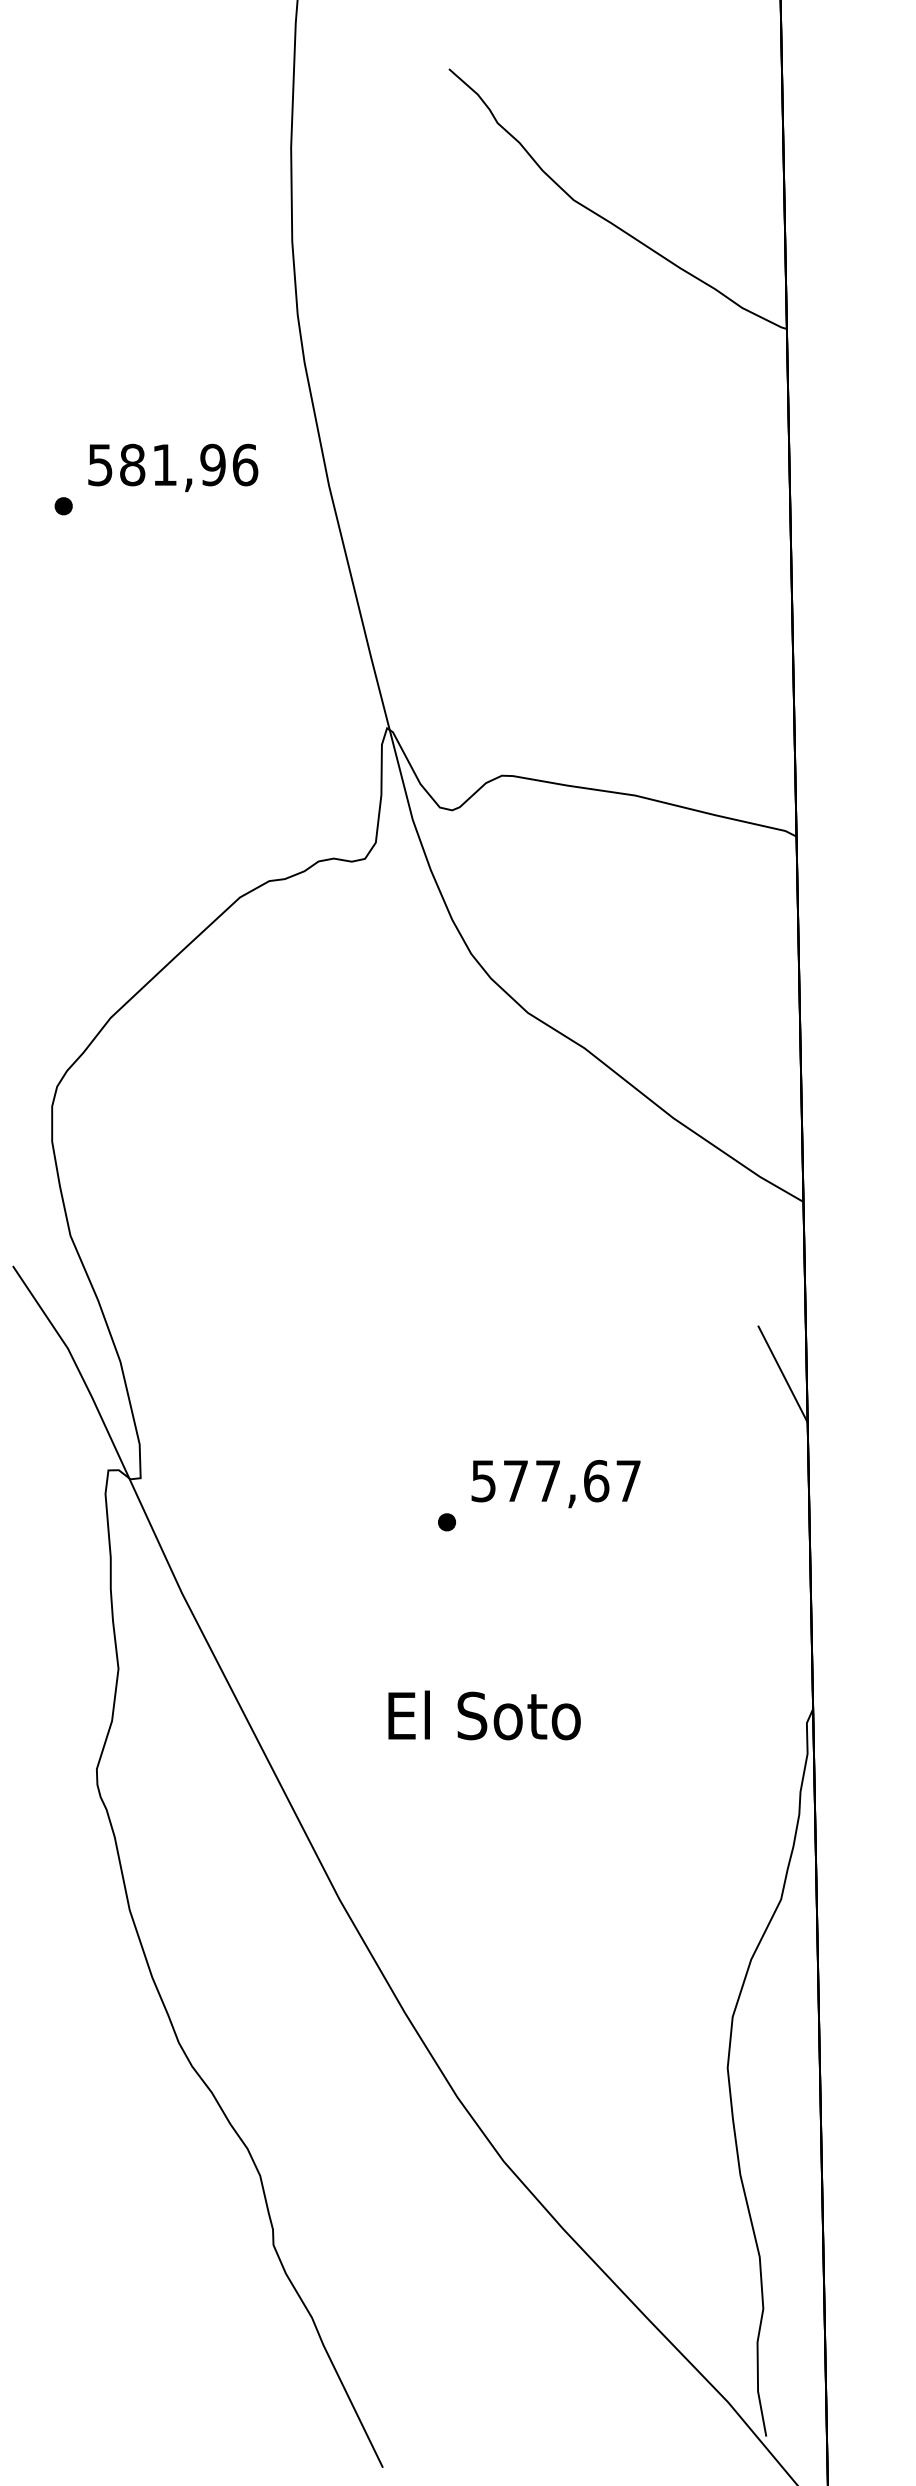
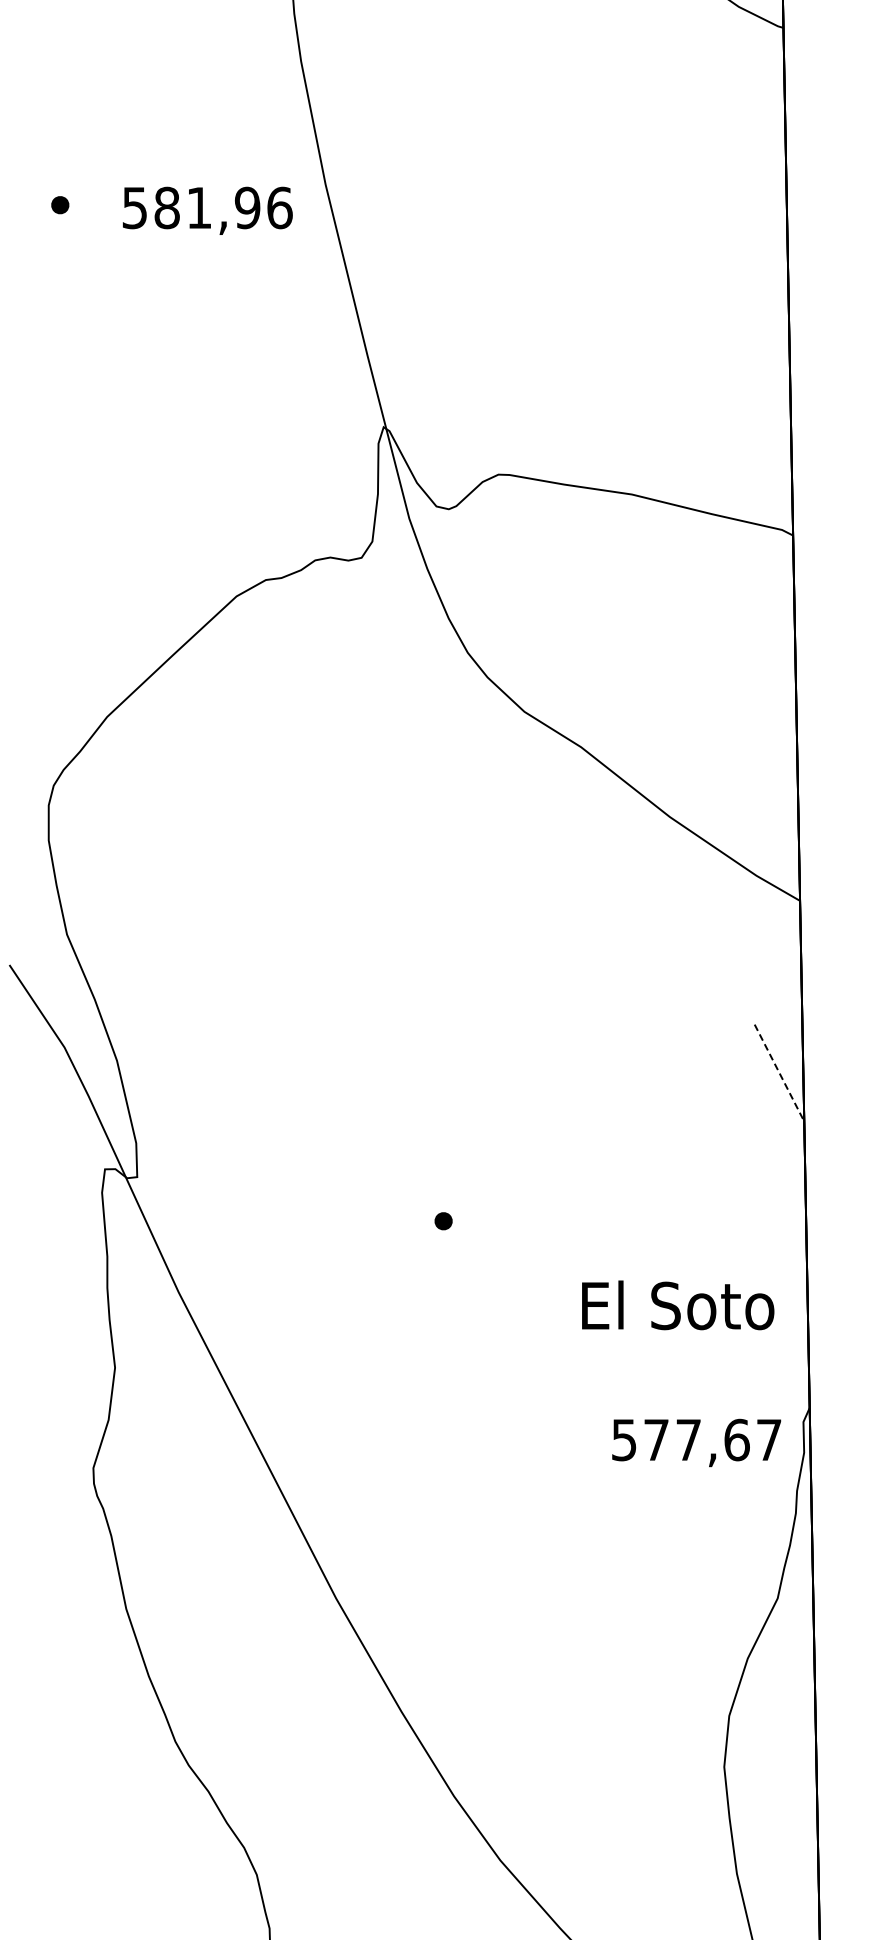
text: (173, 467) -> (208, 210), moved
line: (783, 1374) -> (780, 1073), solid -> dashed
text: (555, 1484) -> (696, 1443), moved
text: (484, 1715) -> (678, 1305), moved

